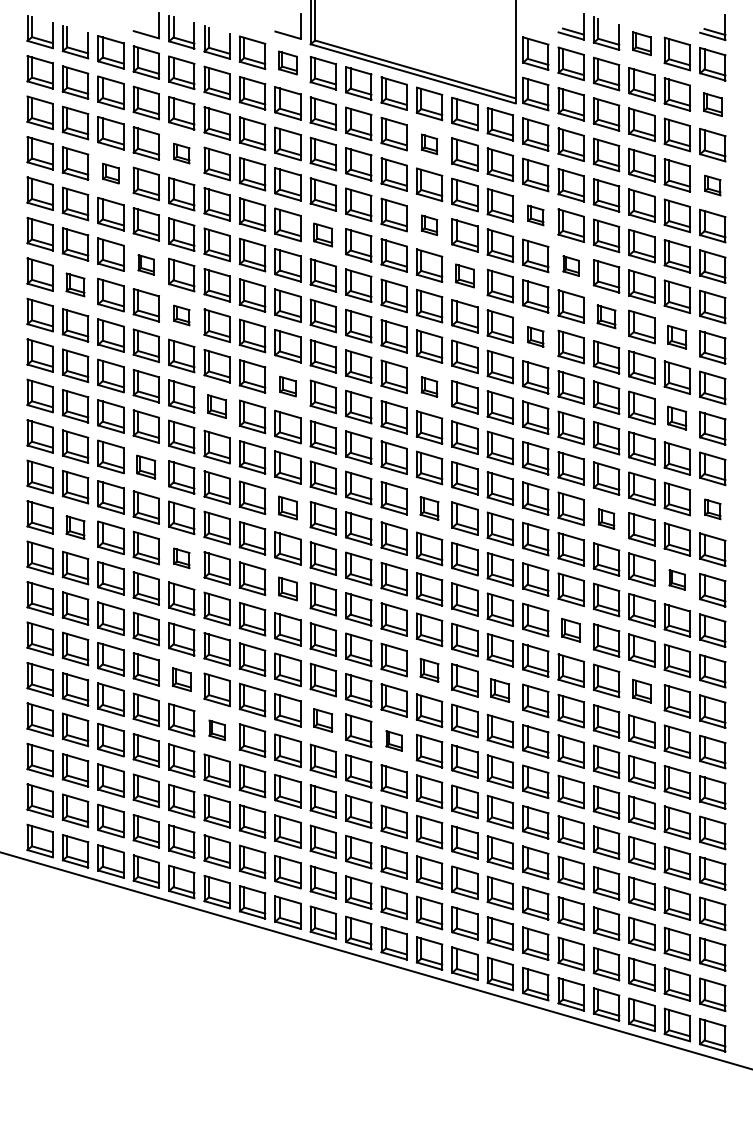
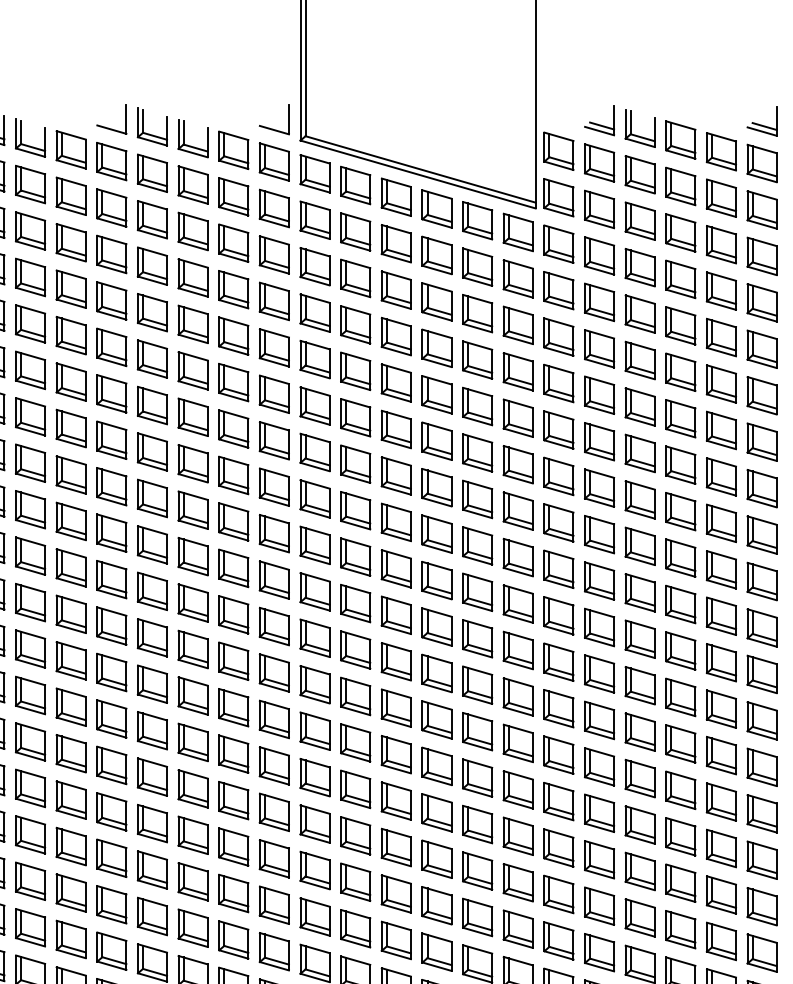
part: (641, 43) -> (680, 139), size x1.43
part: (287, 62) -> (273, 161), size x1.43
part: (712, 104) -> (761, 209), size x1.43
part: (429, 144) -> (436, 255), size x1.67
part: (181, 153) -> (152, 265), size x1.67
part: (110, 173) -> (70, 288), size x1.67
part: (712, 185) -> (761, 302), size x1.67
part: (535, 215) -> (558, 337), size x1.67
part: (429, 225) -> (436, 348), size x1.67
part: (322, 234) -> (314, 358), size x1.43
part: (145, 264) -> (110, 393), size x1.67
part: (570, 265) -> (598, 394), size x1.67
part: (464, 275) -> (477, 406), size x1.43
part: (75, 284) -> (30, 416), size x1.43
part: (181, 315) -> (152, 451), size x1.67
part: (606, 316) -> (640, 453), size x1.43
part: (535, 336) -> (558, 476), size x1.67
part: (676, 337) -> (720, 477), size x1.43
part: (287, 386) -> (273, 533), size x1.67
part: (429, 386) -> (436, 533), size x1.67
part: (216, 406) -> (192, 556), size x1.43
part: (676, 417) -> (720, 569), size x1.43
part: (145, 466) -> (110, 625), size x1.43
part: (287, 507) -> (273, 672), size x1.43
part: (429, 508) -> (436, 673), size x1.43
part: (712, 509) -> (761, 674), size x1.67
part: (606, 518) -> (640, 685), size x1.67
part: (75, 527) -> (30, 695), size x1.43
part: (181, 558) -> (152, 730), size x1.67
part: (676, 579) -> (720, 755), size x1.67
part: (287, 588) -> (273, 765), size x1.43
part: (570, 630) -> (598, 813), size x1.43
part: (429, 670) -> (436, 859), size x1.43
part: (181, 679) -> (152, 869), size x1.43
part: (499, 690) -> (517, 882), size x1.43
part: (641, 691) -> (680, 883), size x1.43
part: (322, 720) -> (314, 916), size x1.43
part: (216, 730) -> (192, 928), size x1.67
part: (393, 740) -> (395, 939), size x1.67

